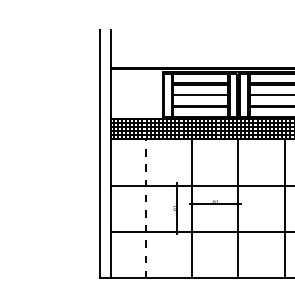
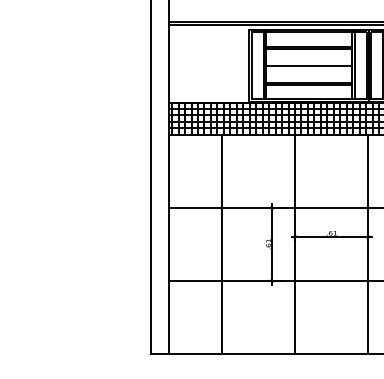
line: (145, 208) -> (222, 243), dashed -> solid

